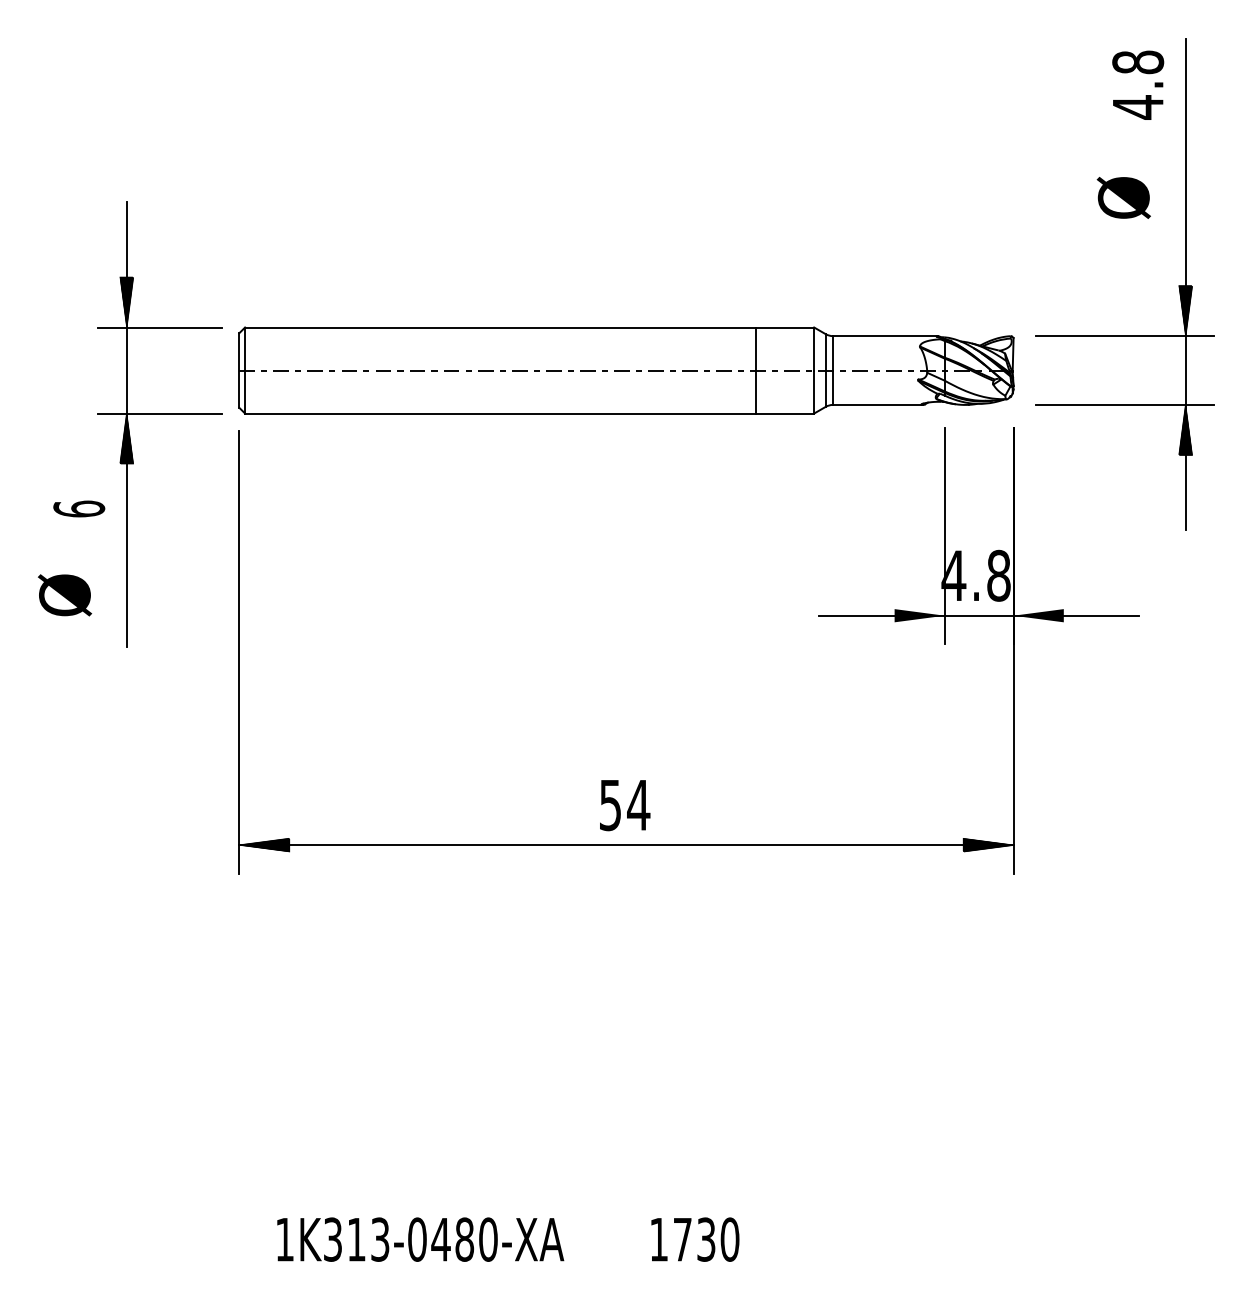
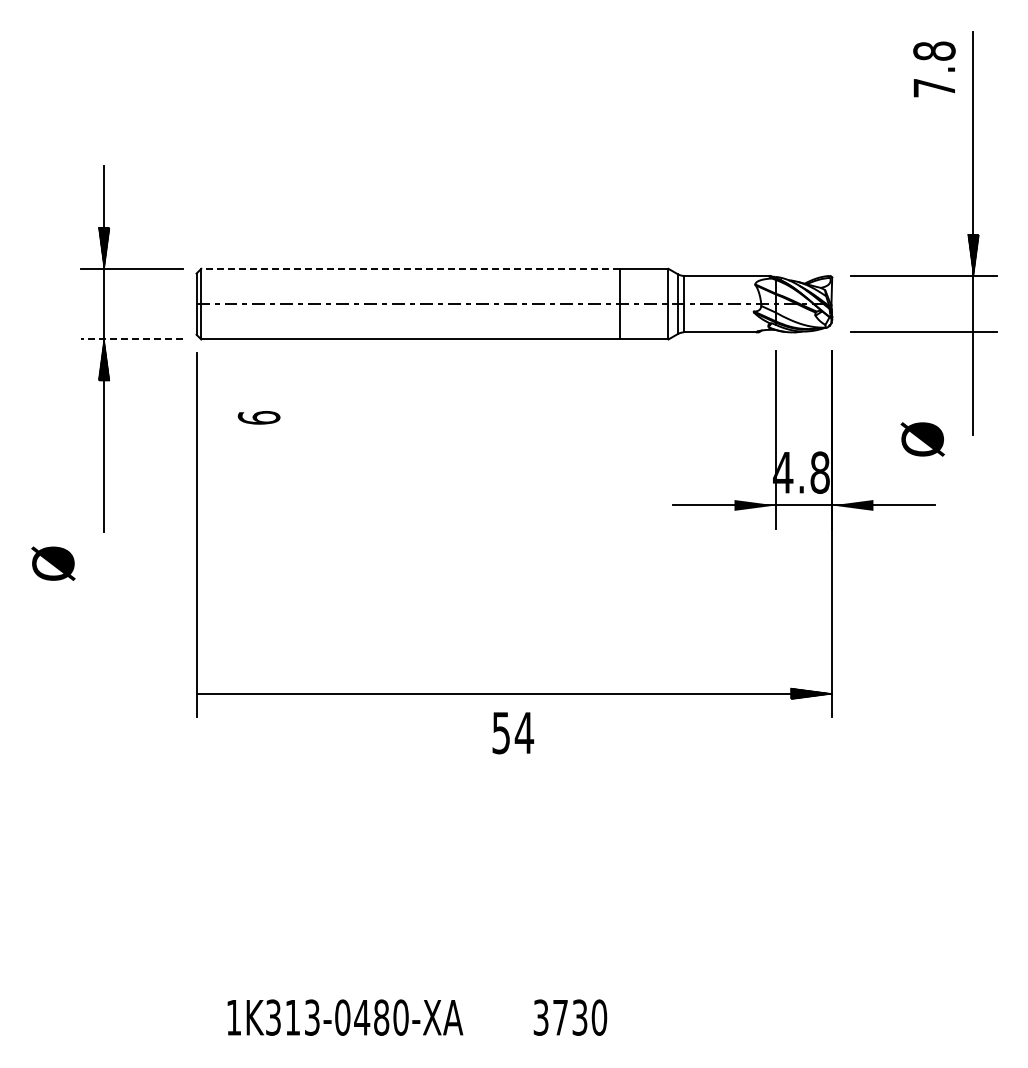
text: (1136, 107) -> (933, 88), 4.8 -> 7.8
text: (1123, 197) -> (922, 439), moved
line: (499, 327) -> (410, 268), solid -> dashed
line: (160, 413) -> (131, 339), solid -> dashed
hatch: (1185, 429) -> (973, 352), removed
text: (78, 508) -> (258, 417), moved
text: (65, 595) -> (53, 563), moved
text: (625, 805) -> (513, 733), moved
hatch: (263, 844) -> (216, 693), removed
text: (658, 1239) -> (540, 1017), 1730 -> 3730

